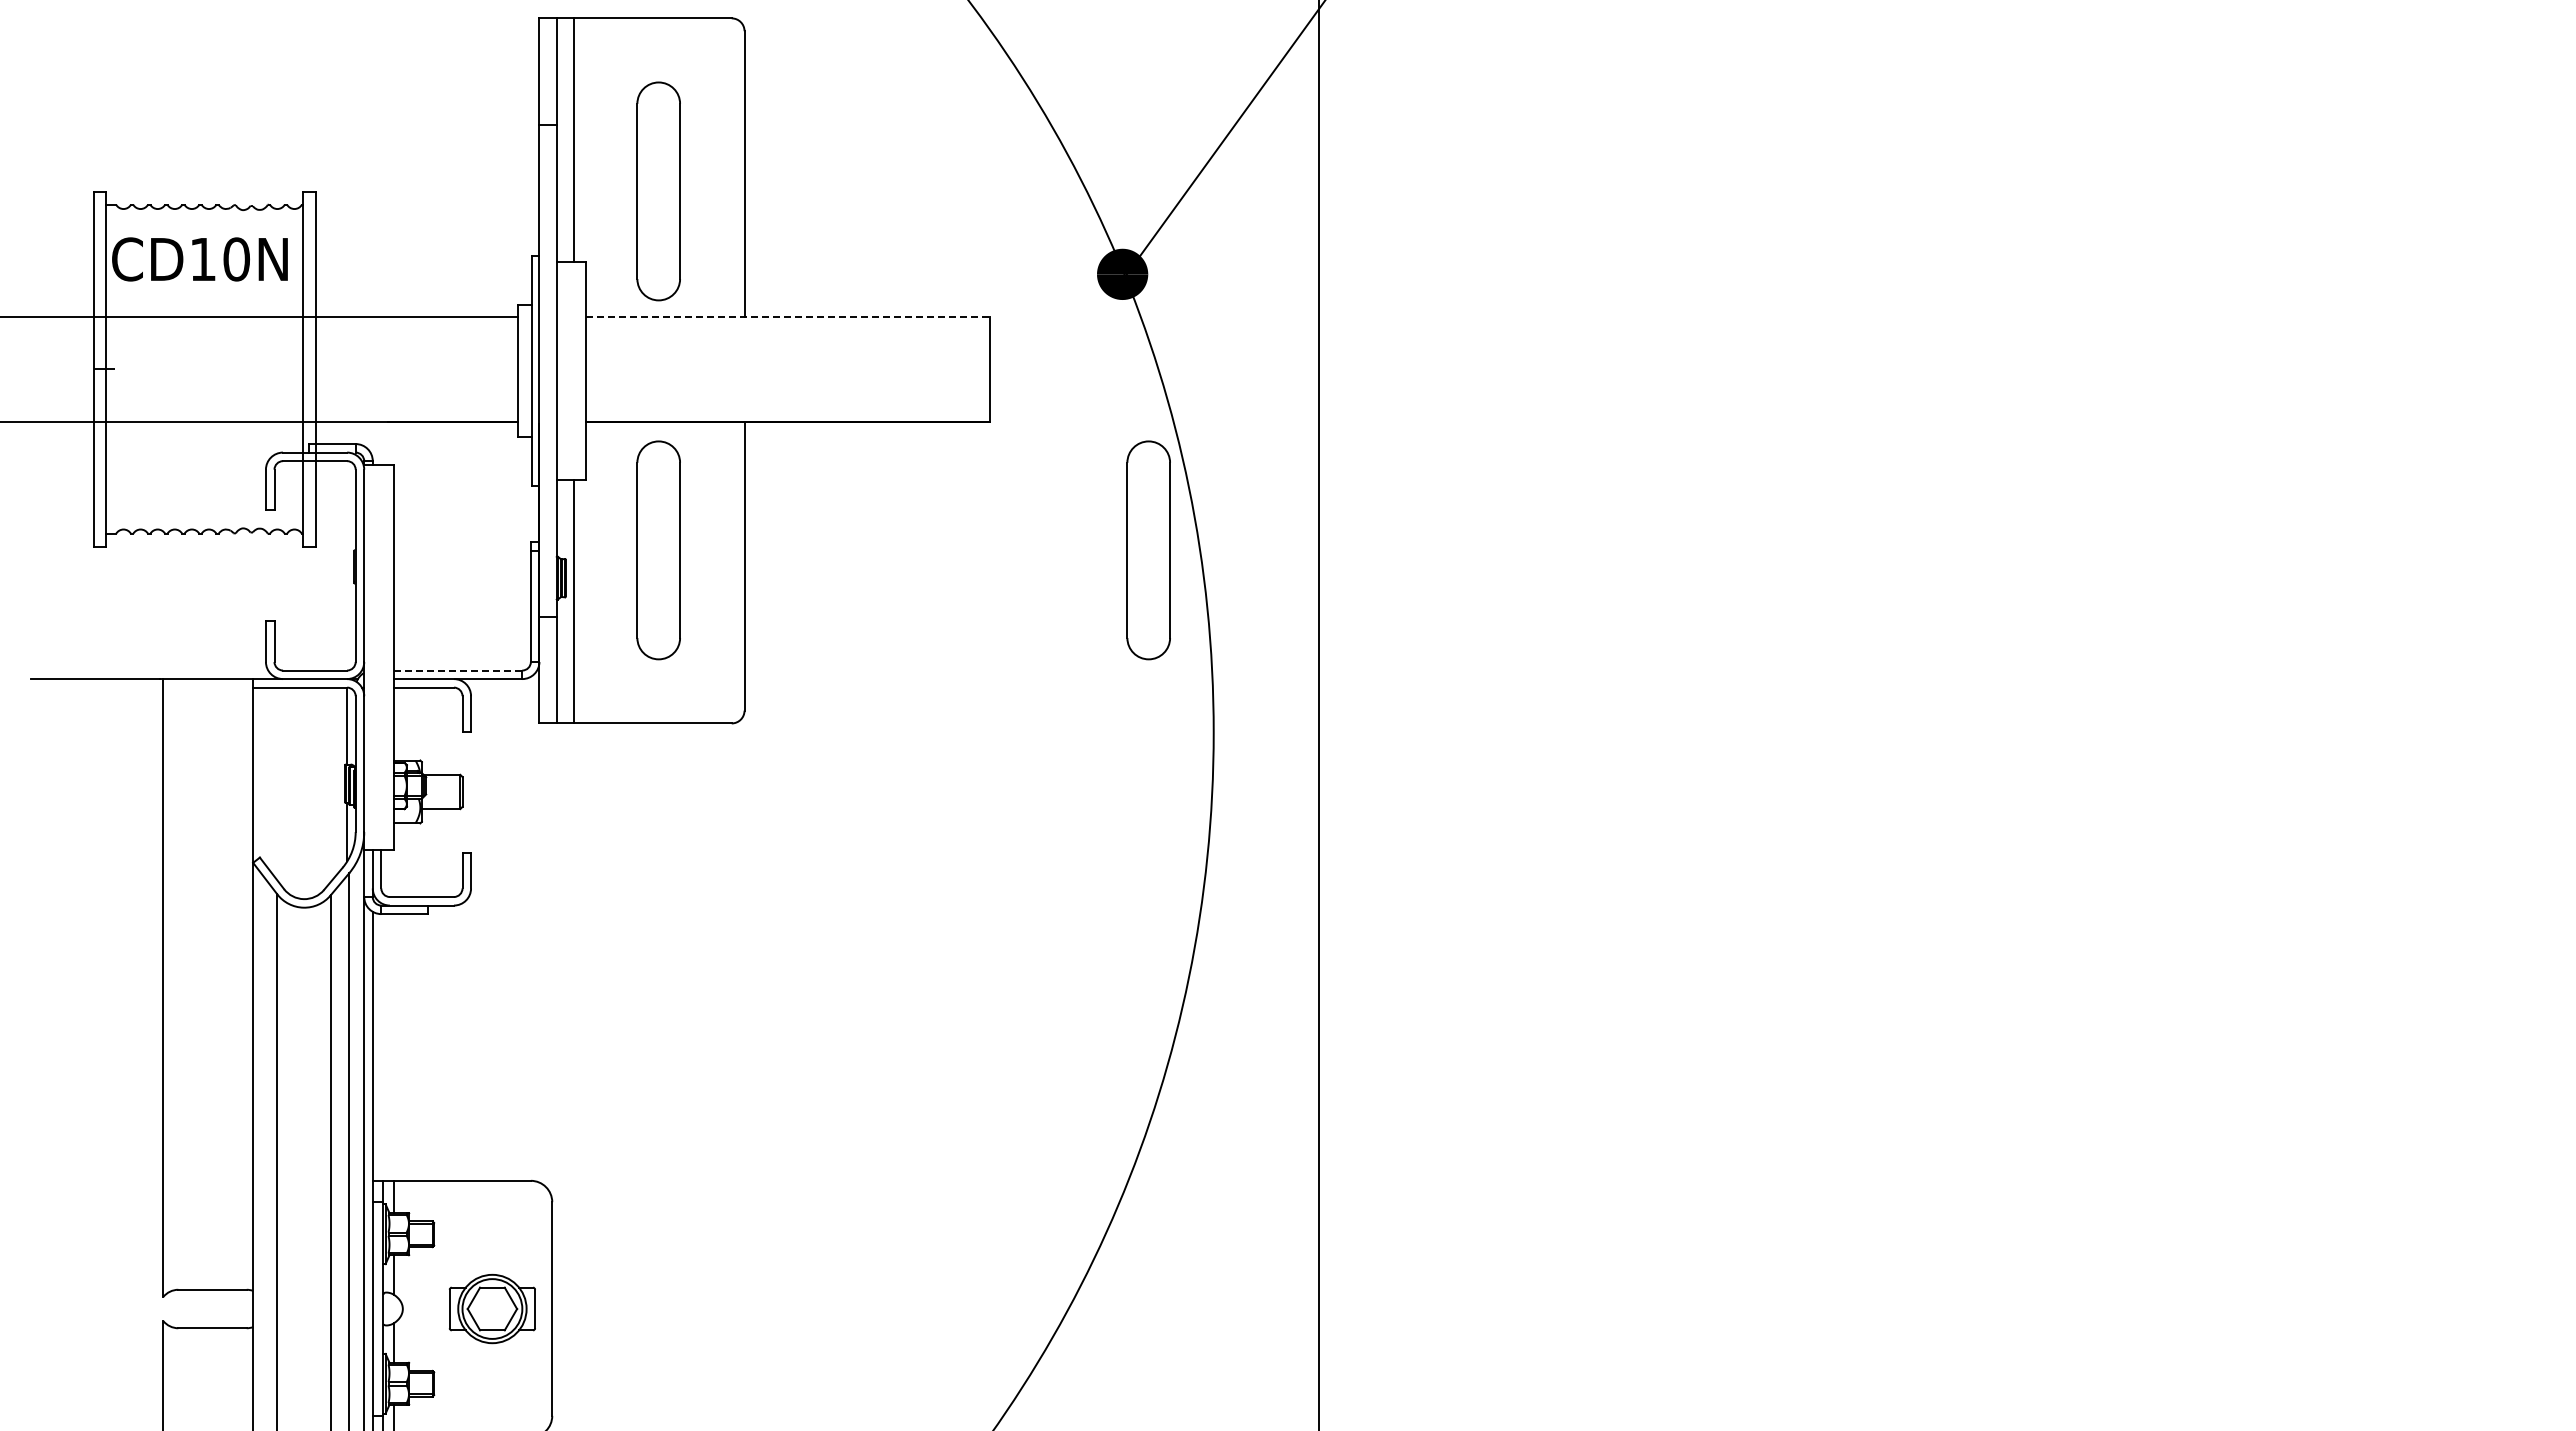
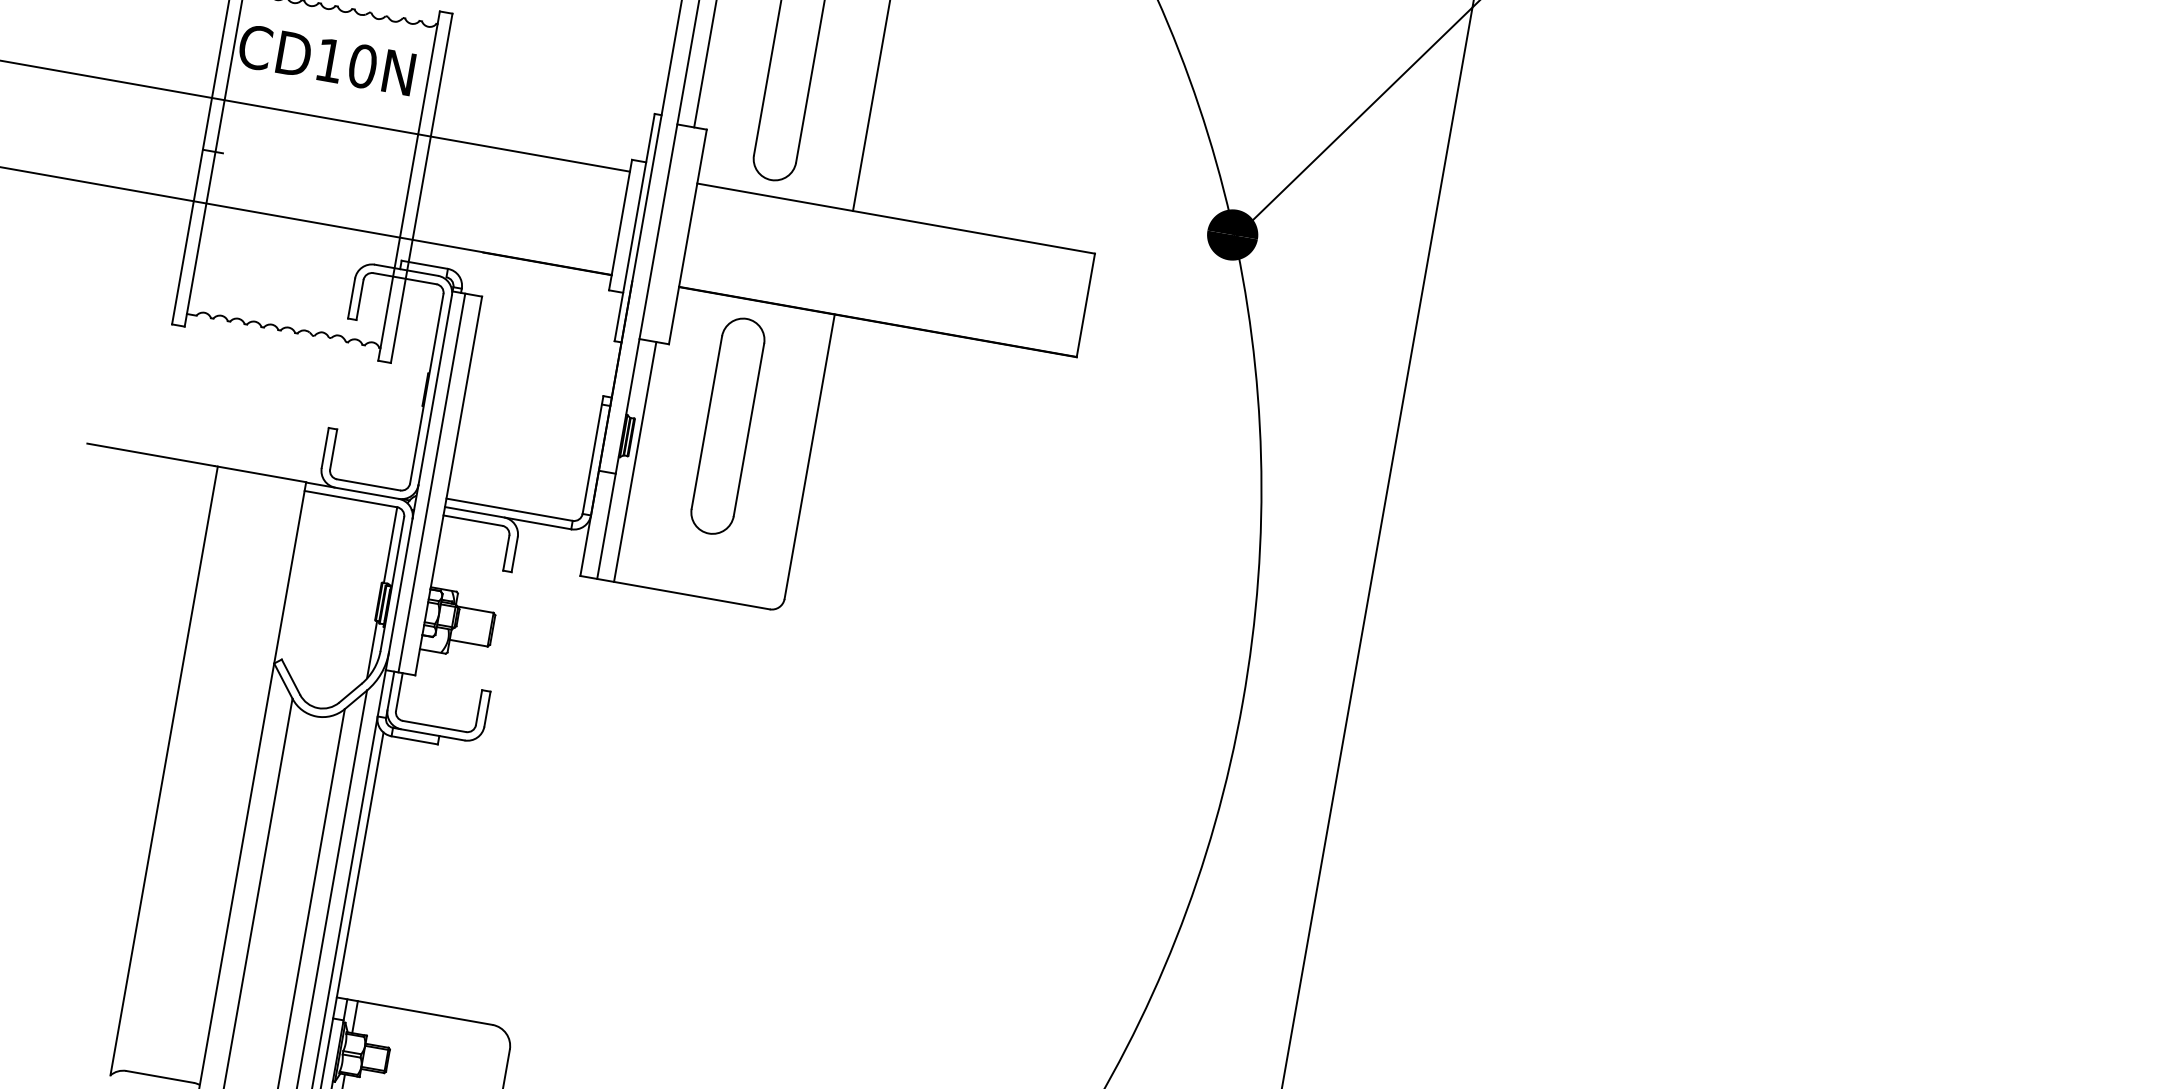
line: (788, 316) -> (896, 218), dashed -> solid
part: (1148, 550) -> (1210, 511), removed
line: (377, 657) -> (432, 482), added
line: (458, 670) -> (509, 509), dashed -> solid

